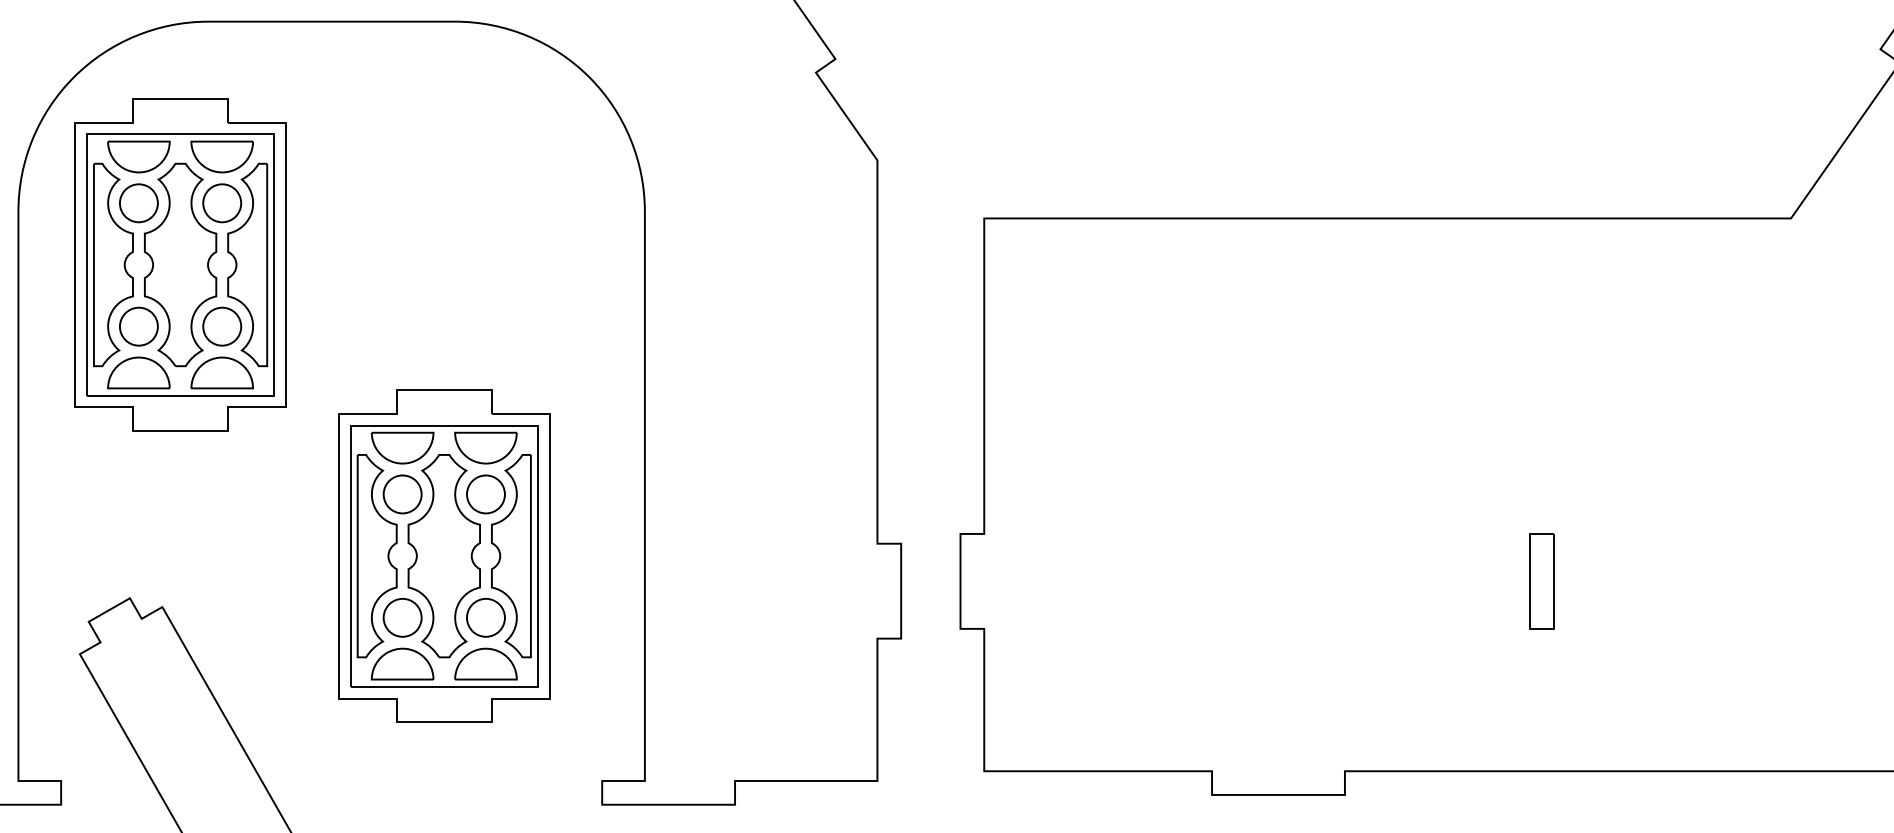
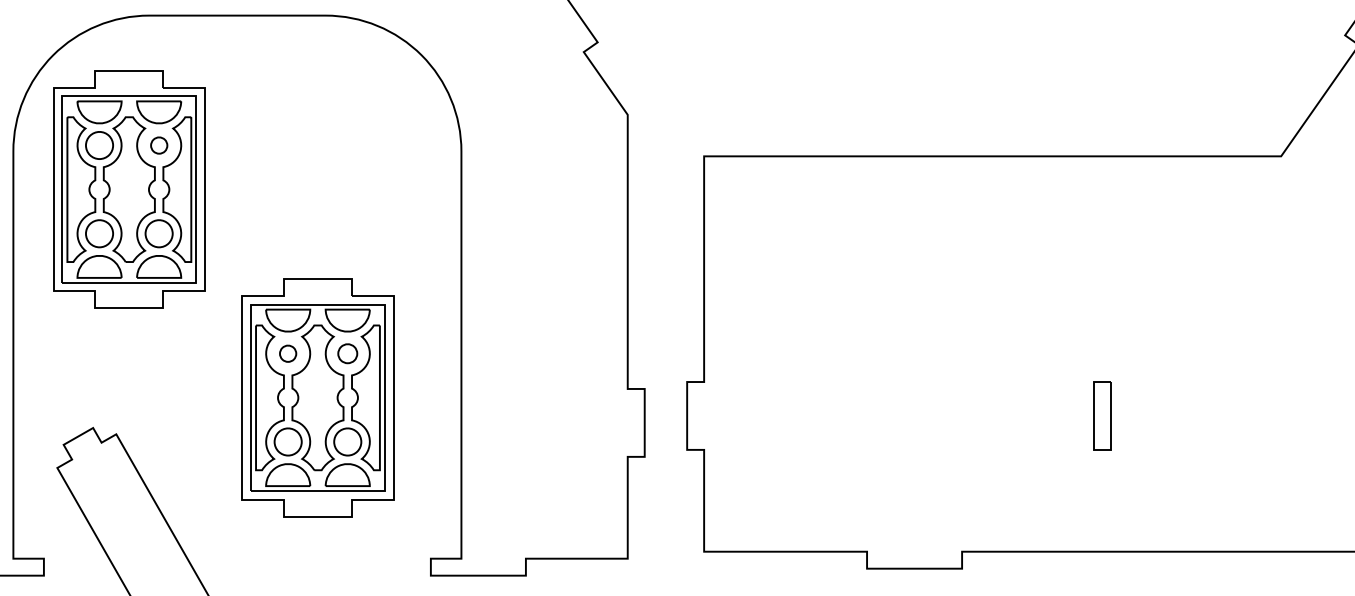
part: (222, 203) -> (159, 145), size x0.6
part: (402, 494) -> (288, 353), size x0.6
part: (485, 494) -> (347, 353), size x0.7

